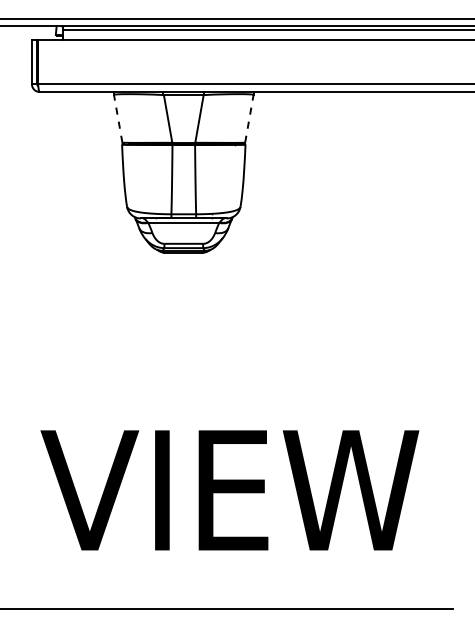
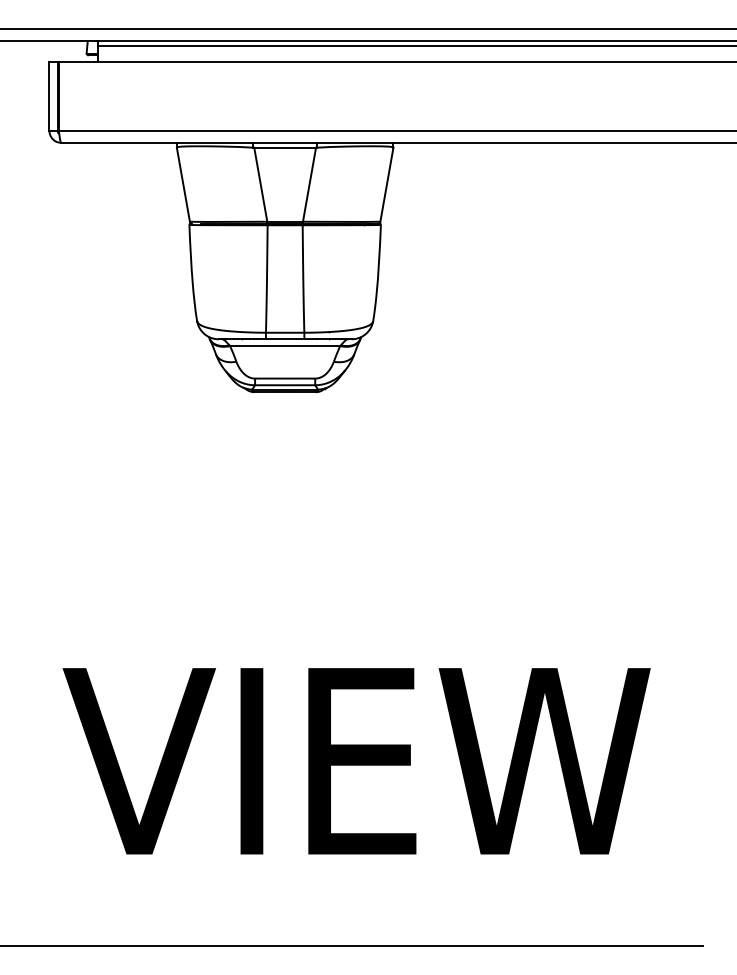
line: (118, 118) -> (183, 184), dashed -> solid
line: (249, 118) -> (387, 184), dashed -> solid

